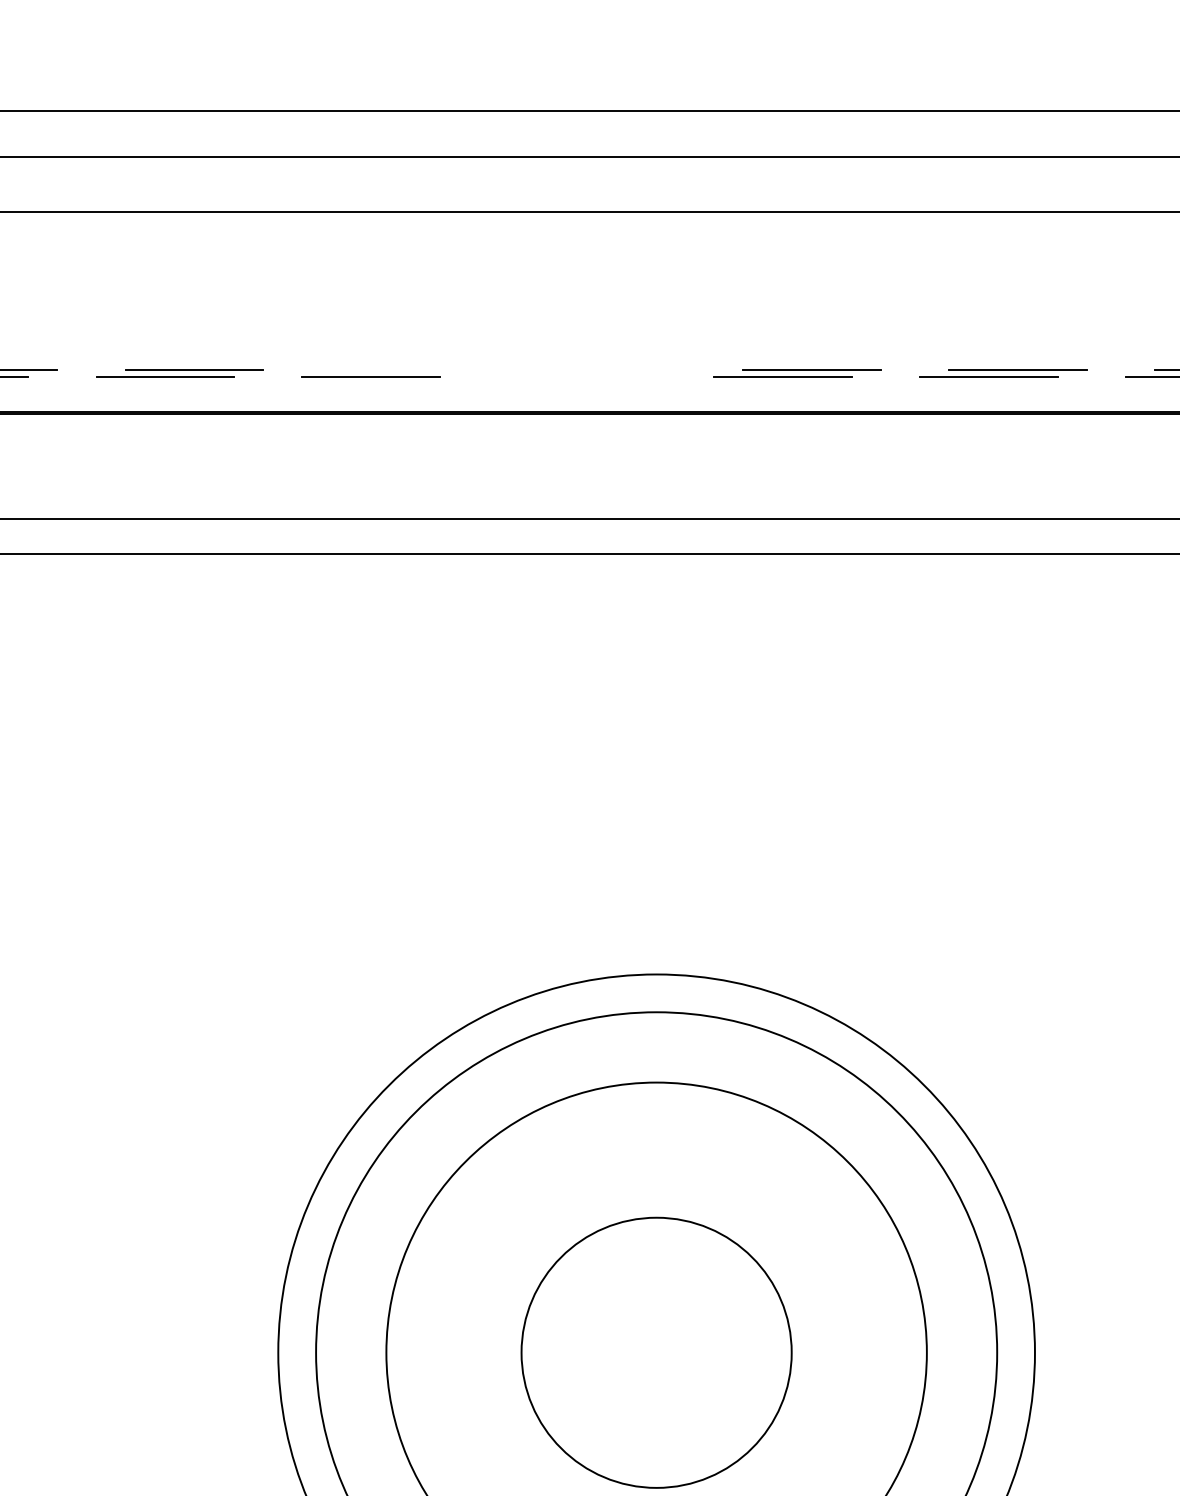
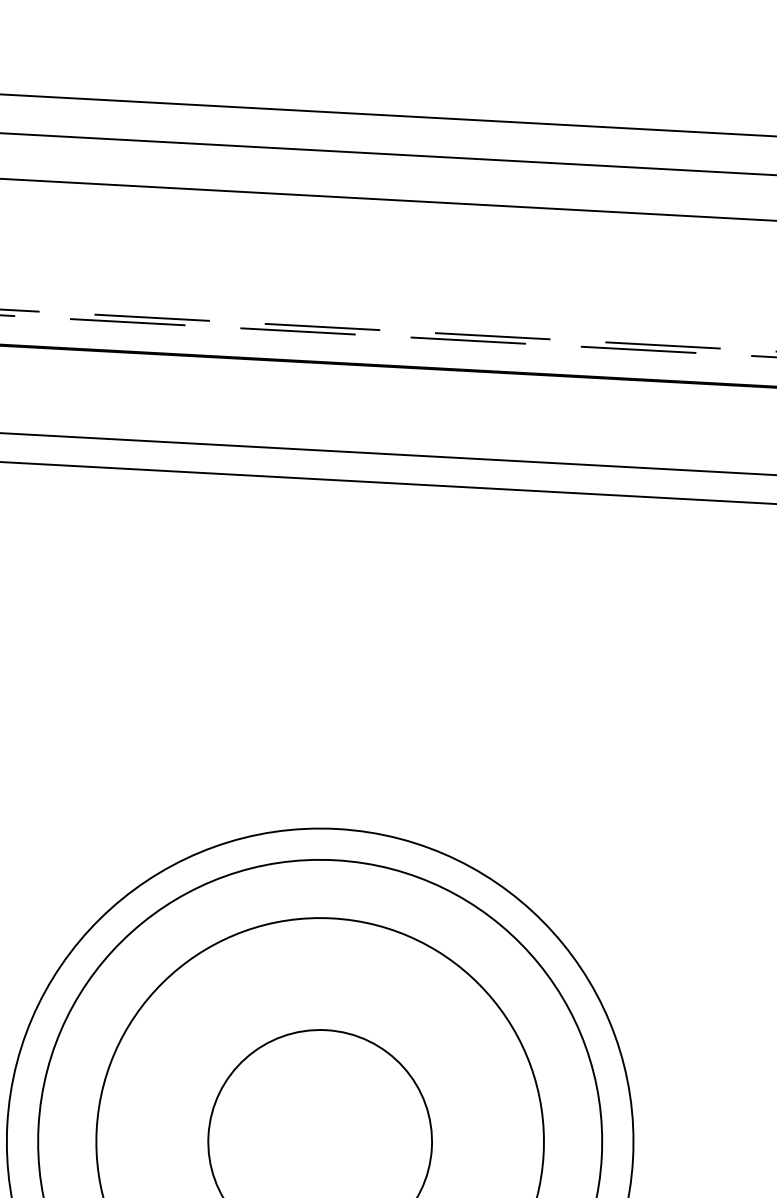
line: (399, 370) -> (151, 318), added
line: (605, 370) -> (321, 327), added
line: (576, 377) -> (297, 331), added

